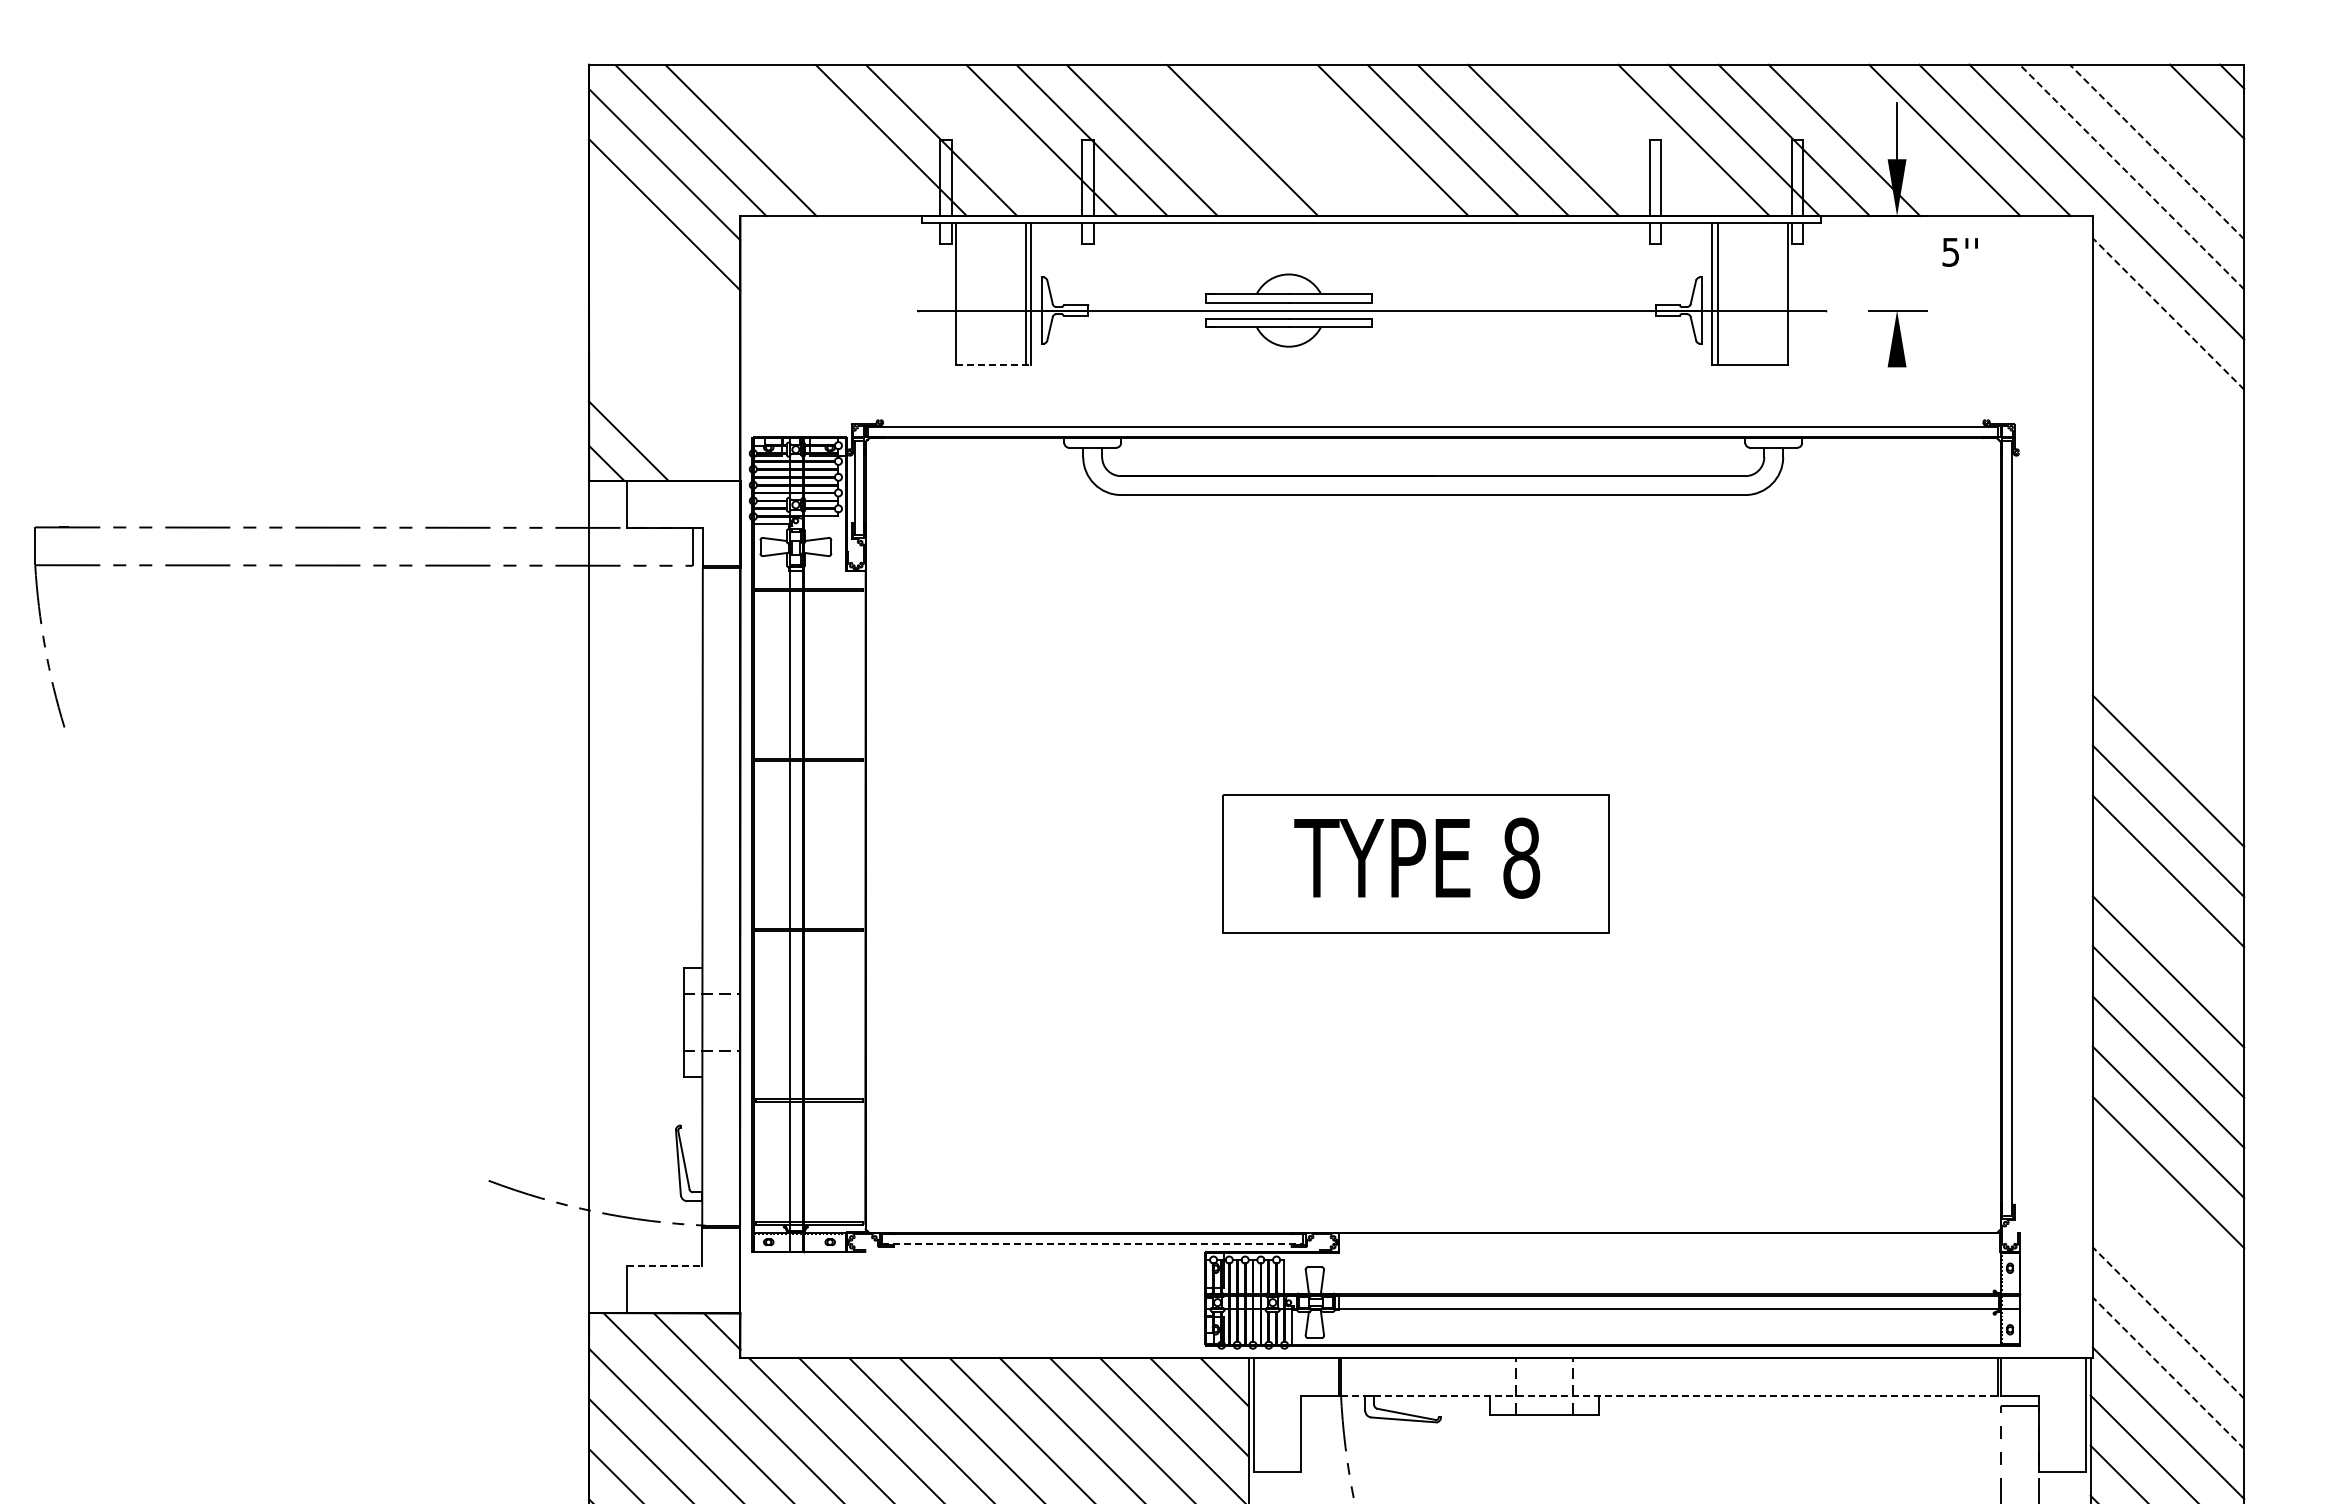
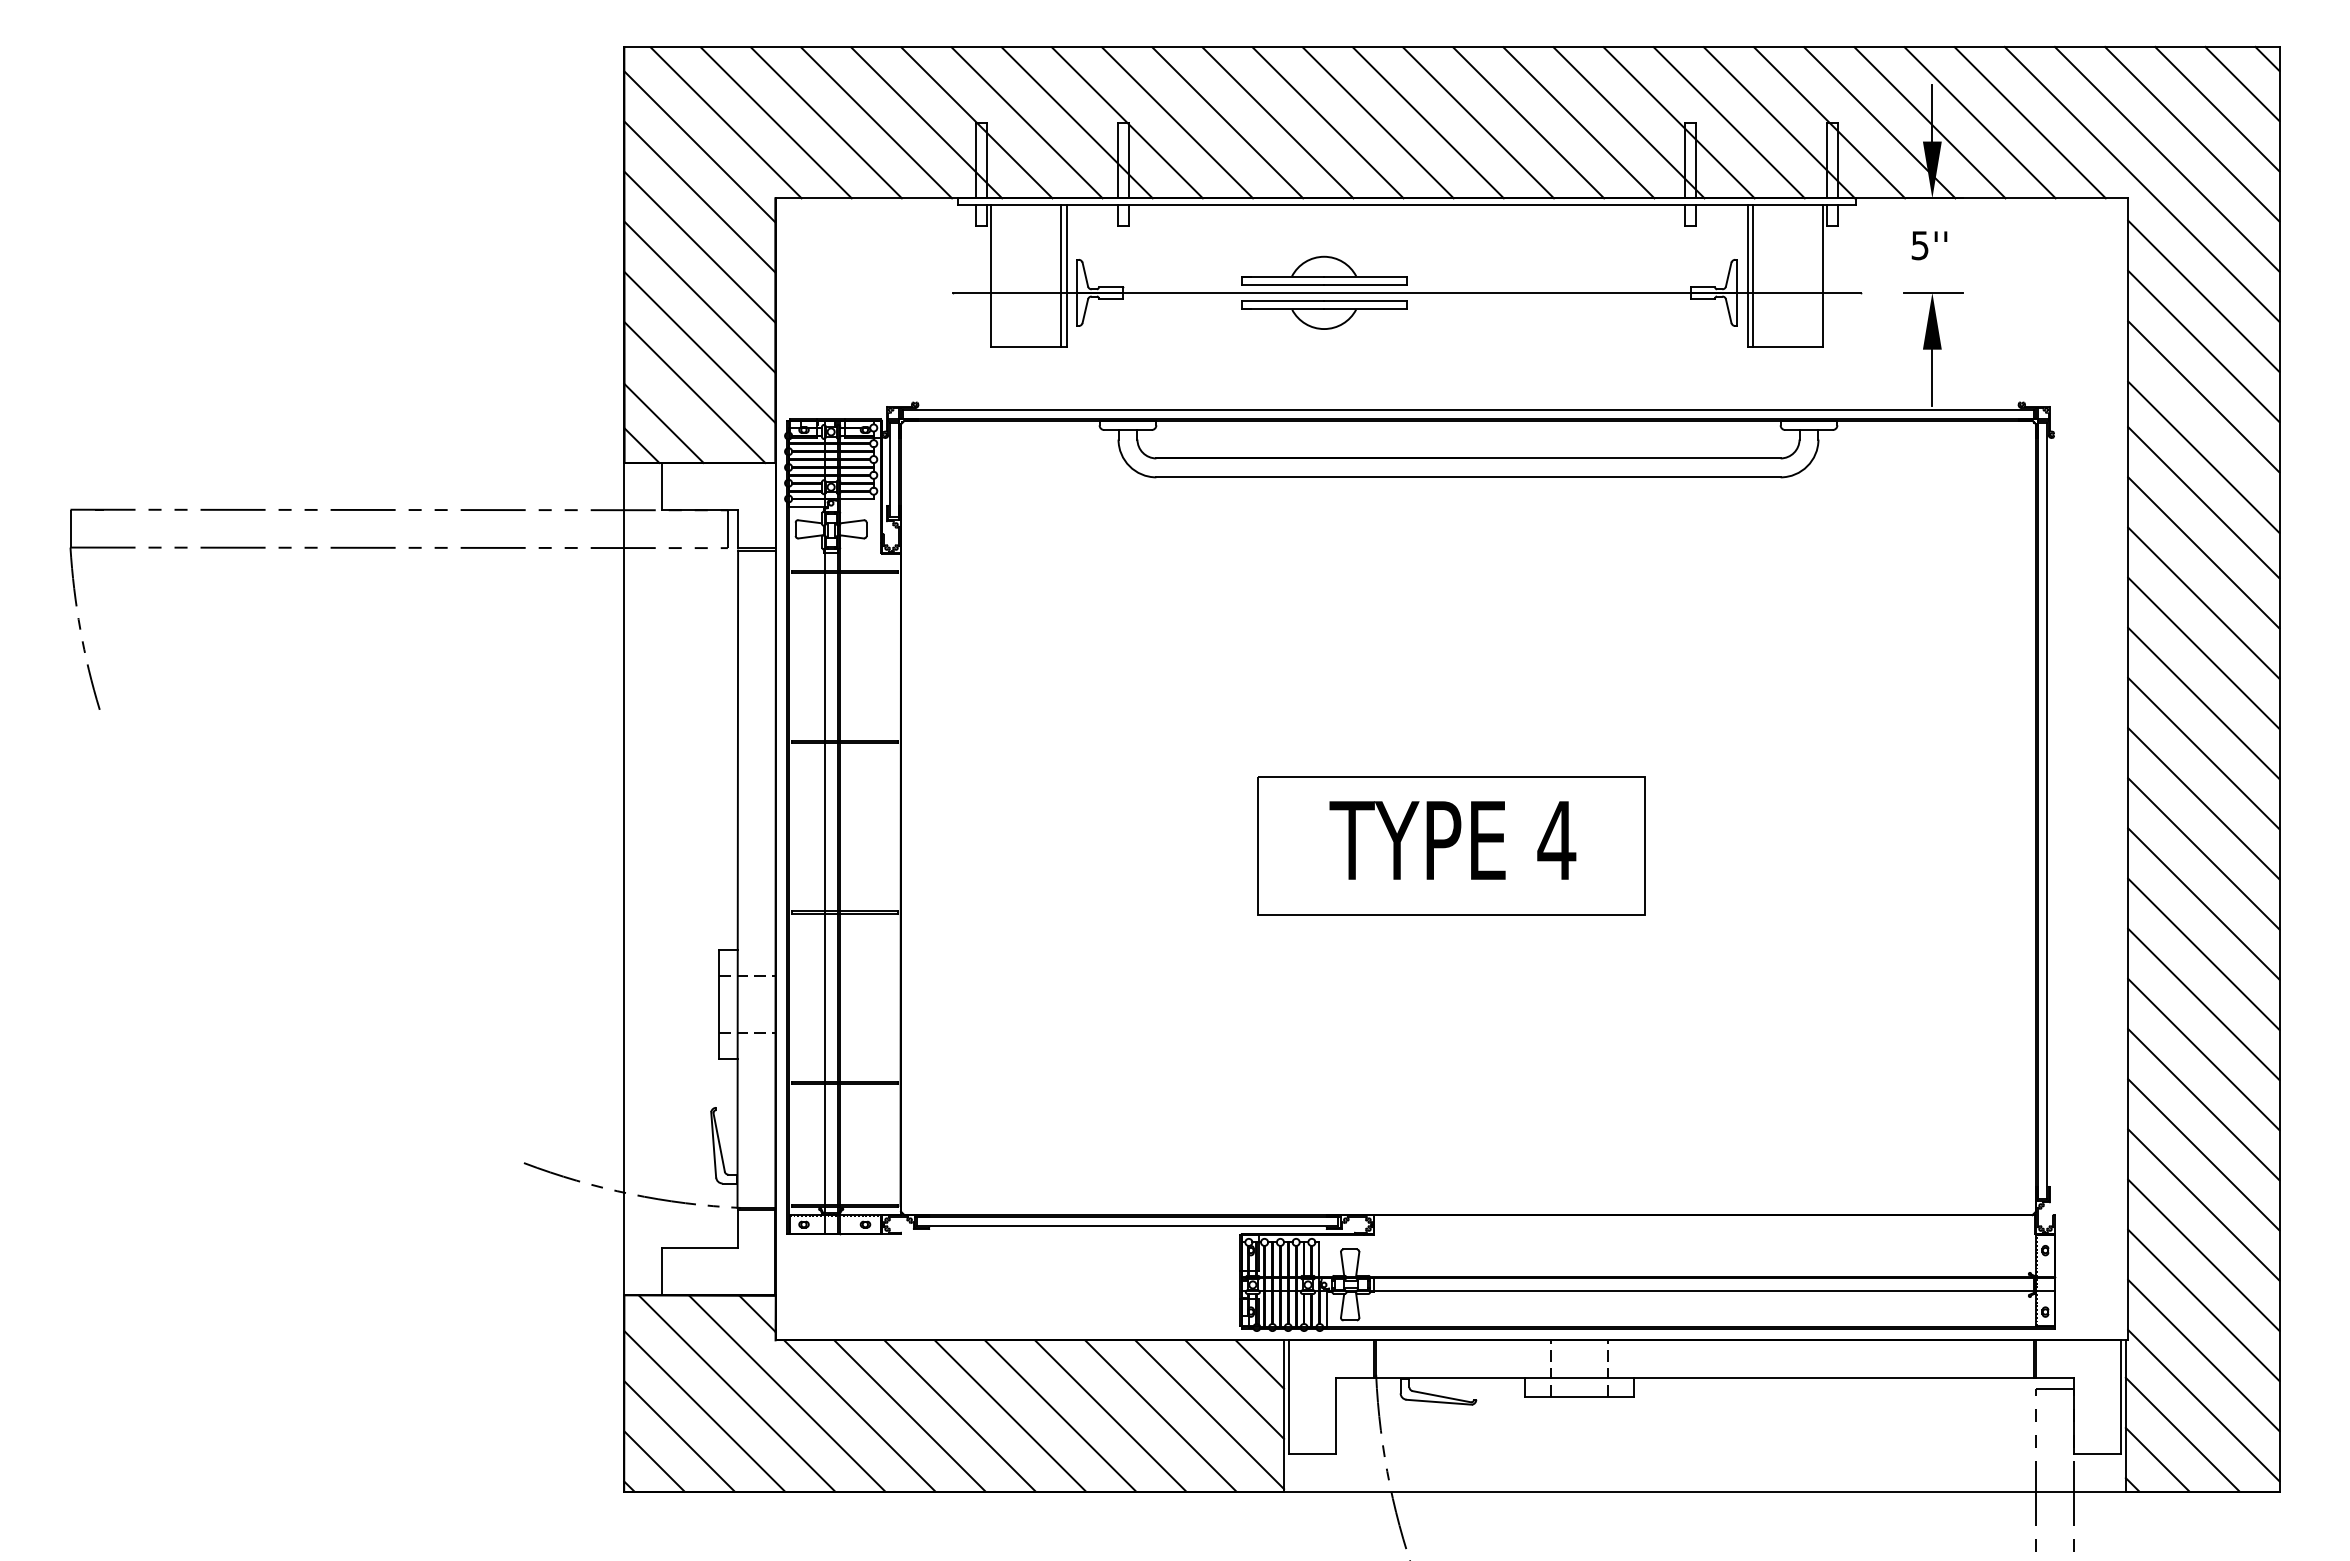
line: (2182, 127) -> (2217, 109), added
line: (791, 140) -> (826, 122), added
line: (841, 140) -> (876, 122), added
line: (991, 140) -> (1026, 122), added
line: (1192, 140) -> (1227, 122), added
line: (1292, 140) -> (1327, 122), added
line: (1342, 140) -> (1377, 122), added
line: (1593, 140) -> (1628, 122), added
line: (1643, 140) -> (1678, 122), added
line: (1894, 140) -> (1929, 122), added
line: (2156, 151) -> (2191, 133), dashed -> solid
line: (2132, 177) -> (2167, 159), dashed -> solid
text: (1960, 252) -> (1929, 245), moved
line: (664, 264) -> (699, 246), added
line: (2168, 313) -> (2203, 295), dashed -> solid
line: (664, 314) -> (699, 296), added
line: (2168, 364) -> (2203, 346), added
line: (664, 365) -> (699, 347), added
line: (993, 365) -> (1028, 347), dashed -> solid
line: (1897, 395) -> (1932, 377), added
line: (659, 410) -> (694, 392), added
line: (2168, 414) -> (2203, 396), added
line: (2168, 474) -> (2203, 456), added
line: (2168, 520) -> (2203, 502), added
line: (2168, 570) -> (2203, 552), added
line: (2168, 620) -> (2203, 602), added
line: (2168, 670) -> (2203, 652), added
line: (2168, 721) -> (2203, 703), added
text: (1521, 858) -> (1556, 840), 8 -> 4
line: (2168, 921) -> (2203, 903), added
line: (2168, 1222) -> (2203, 1204), added
line: (1093, 1244) -> (1128, 1226), dashed -> solid
line: (664, 1266) -> (699, 1248), dashed -> solid
line: (2168, 1272) -> (2203, 1254), added
line: (2168, 1323) -> (2203, 1305), dashed -> solid
line: (2168, 1373) -> (2203, 1355), dashed -> solid
line: (1669, 1396) -> (1704, 1378), dashed -> solid

